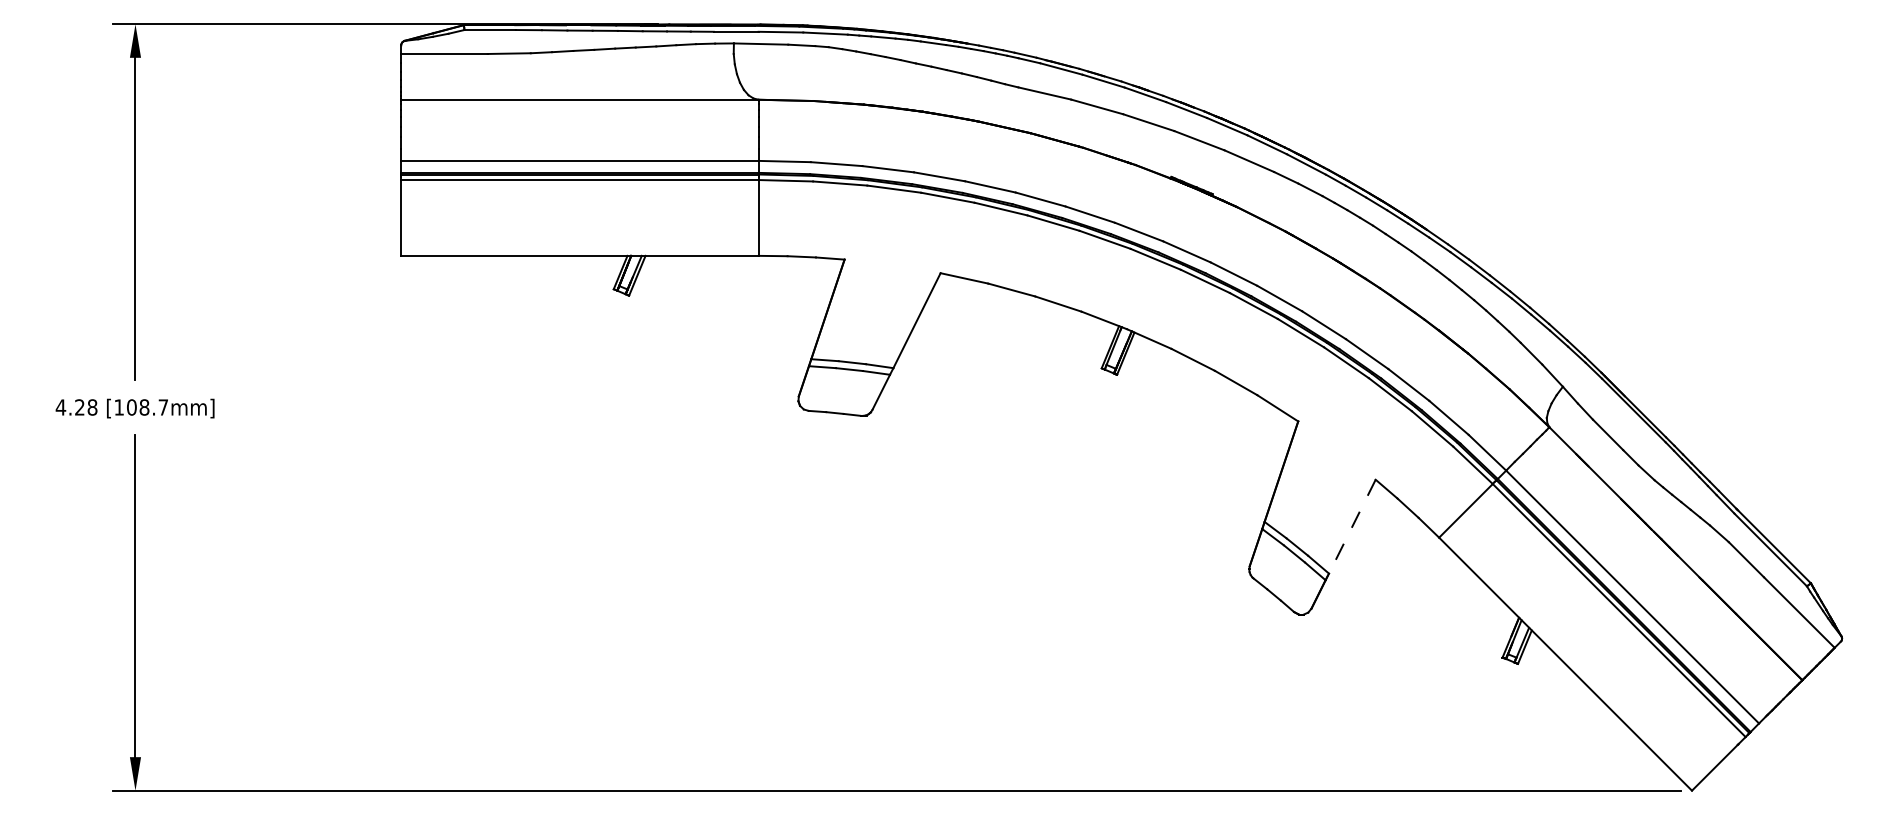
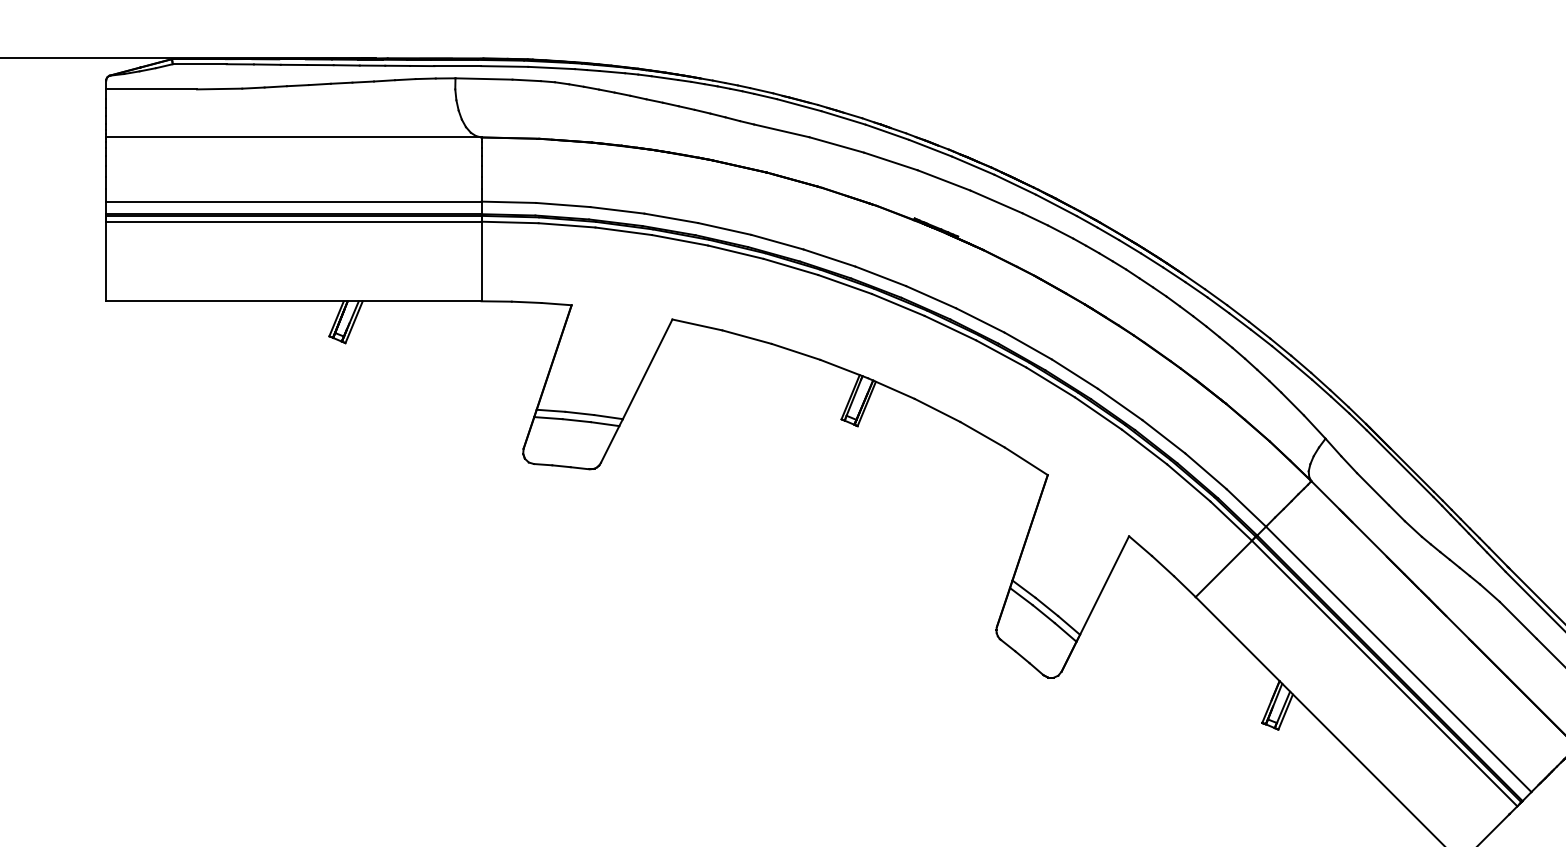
line: (1352, 527) -> (1104, 586), dashed -> solid

